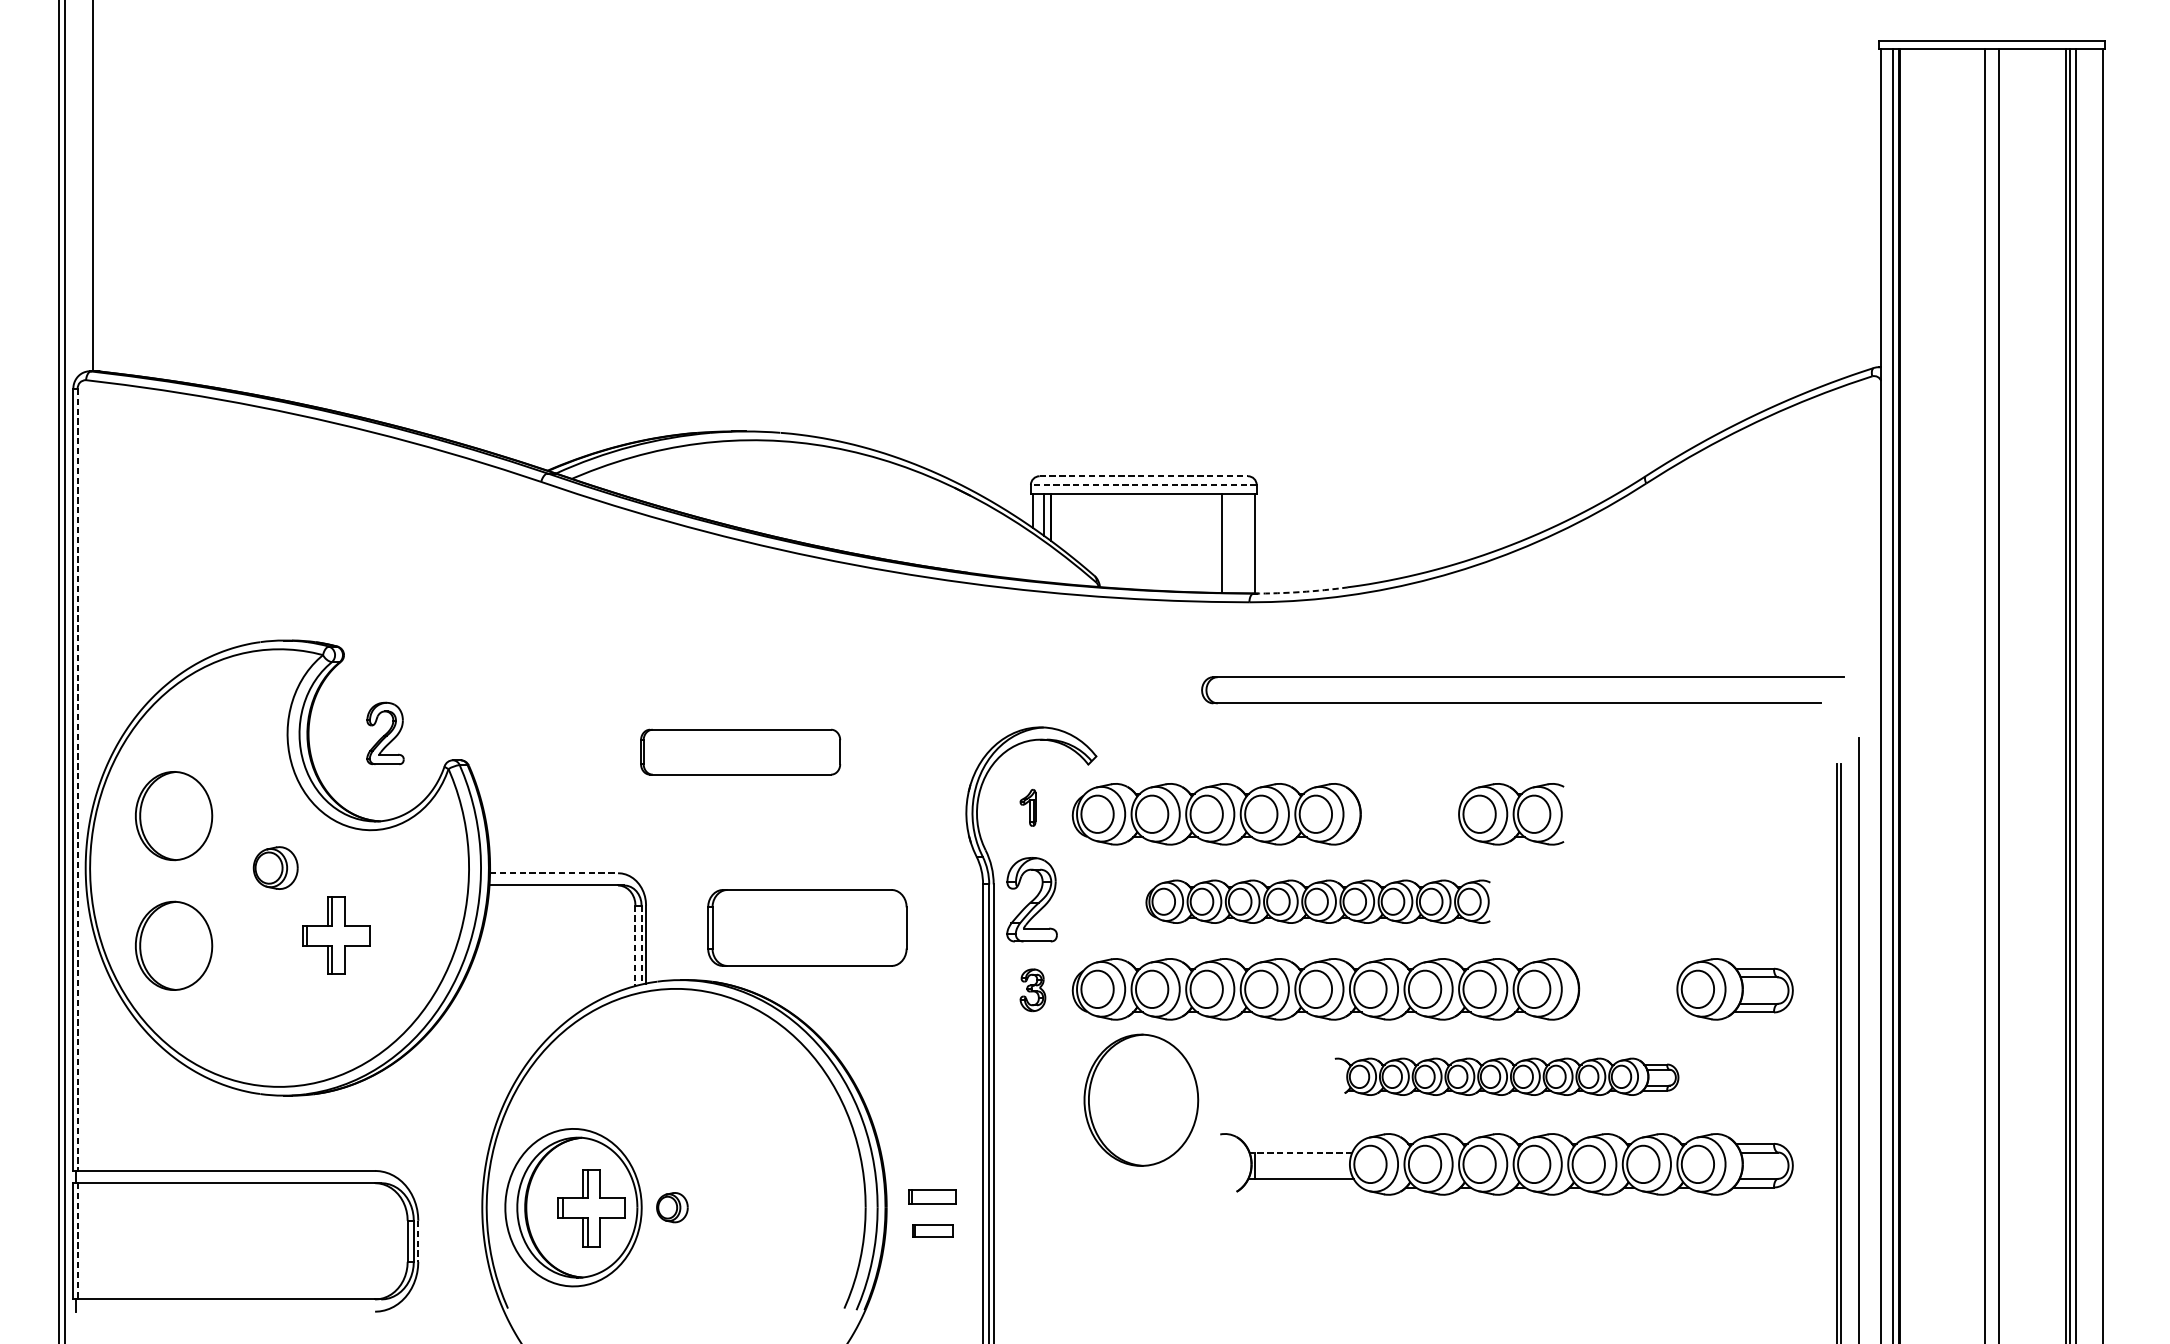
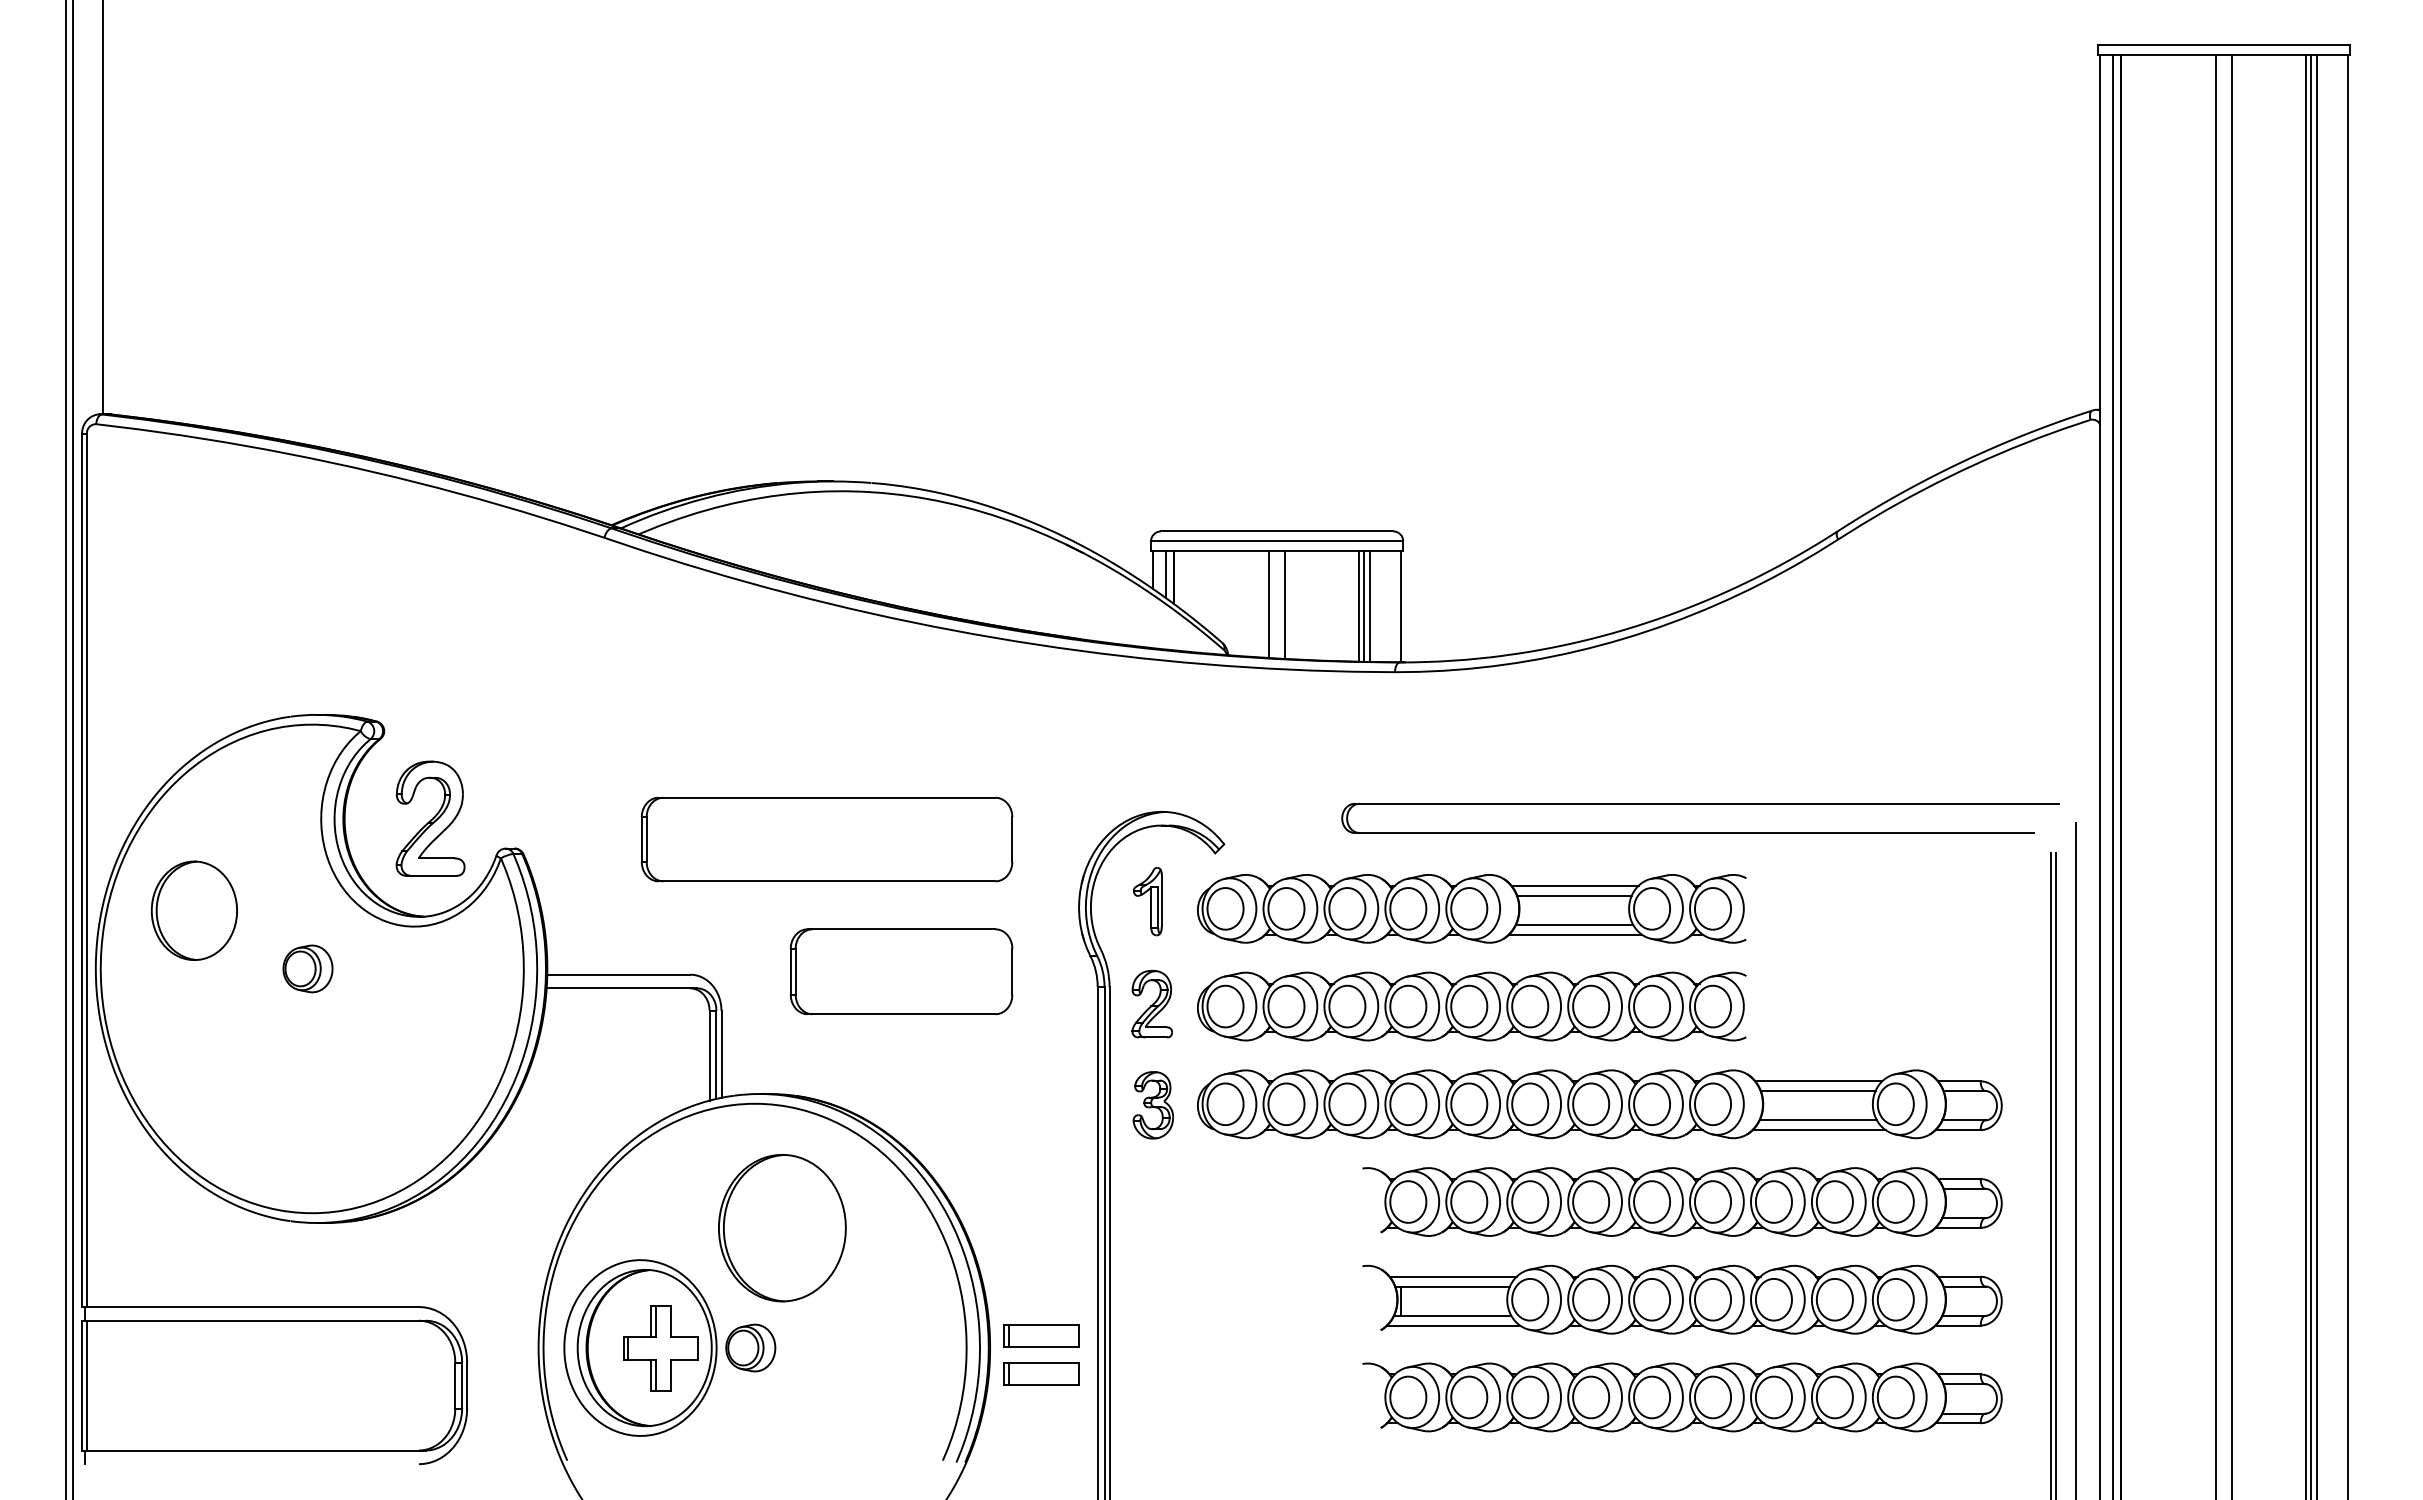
line: (1144, 476) -> (1277, 531), dashed -> solid
line: (1143, 485) -> (1276, 541), dashed -> solid
line: (1136, 541) -> (1269, 604), added
line: (1150, 541) -> (1284, 604), added
line: (1217, 543) -> (1359, 606), added
line: (1227, 543) -> (1370, 606), added
arc: (1300, 591) -> (1452, 660), dashed -> solid
part: (1522, 677) -> (1700, 804), moved
part: (385, 733) -> (430, 818), size x1.67
part: (740, 752) -> (826, 839), size x1.67
line: (77, 779) -> (86, 870), dashed -> solid
line: (1410, 793) -> (1574, 885), added
line: (1410, 802) -> (1574, 895), added
part: (1027, 807) -> (1147, 901), size x1.67
line: (1410, 828) -> (1574, 924), added
line: (1411, 837) -> (1575, 934), added
line: (554, 873) -> (619, 974), dashed -> solid
part: (1031, 899) -> (1151, 1003), size x0.71
part: (1317, 901) -> (1471, 1006), size x1.43
part: (807, 927) -> (901, 971), moved
part: (336, 935) -> (375, 1044), removed
part: (173, 945) -> (193, 1055), removed
line: (635, 945) -> (709, 1055), dashed -> solid
line: (641, 945) -> (716, 1055), dashed -> solid
line: (1628, 968) -> (1818, 1081), added
line: (1627, 977) -> (1817, 1091), added
part: (1033, 990) -> (1153, 1105), size x1.43
line: (1628, 1003) -> (1818, 1120), added
line: (1628, 1012) -> (1818, 1130), added
part: (1506, 1076) -> (1682, 1201), size x1.67
part: (1141, 1100) -> (782, 1228), moved
line: (1300, 1143) -> (1452, 1276), added
line: (1300, 1152) -> (1452, 1286), dashed -> solid
line: (1301, 1187) -> (1453, 1325), added
part: (932, 1196) -> (1041, 1335), size x1.43
part: (672, 1207) -> (750, 1347), size x1.43
part: (932, 1230) -> (1041, 1373), size x1.67
line: (77, 1241) -> (86, 1385), dashed -> solid
line: (418, 1241) -> (467, 1385), dashed -> solid
part: (1506, 1251) -> (1682, 1397), added

